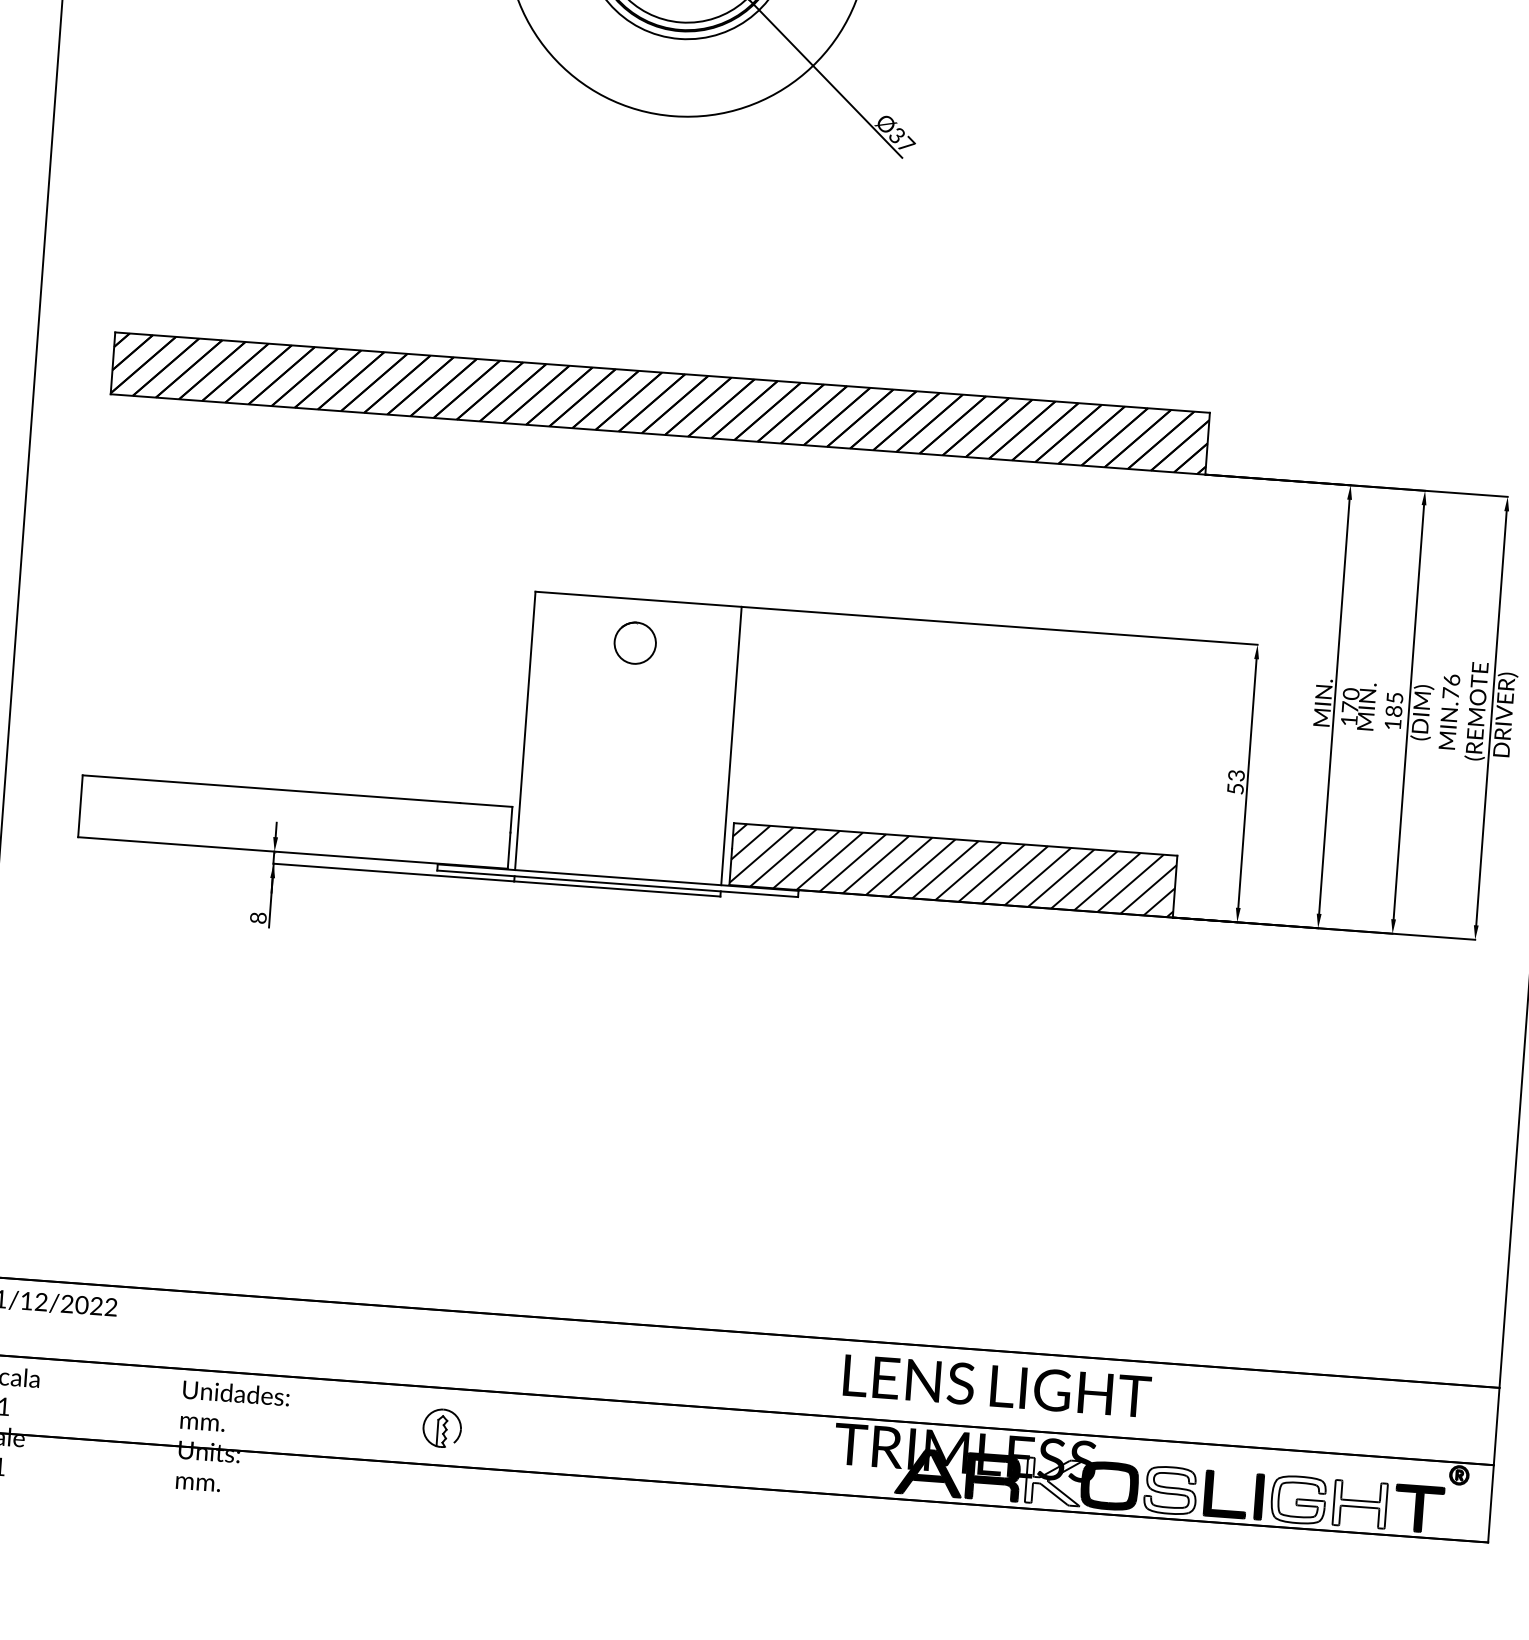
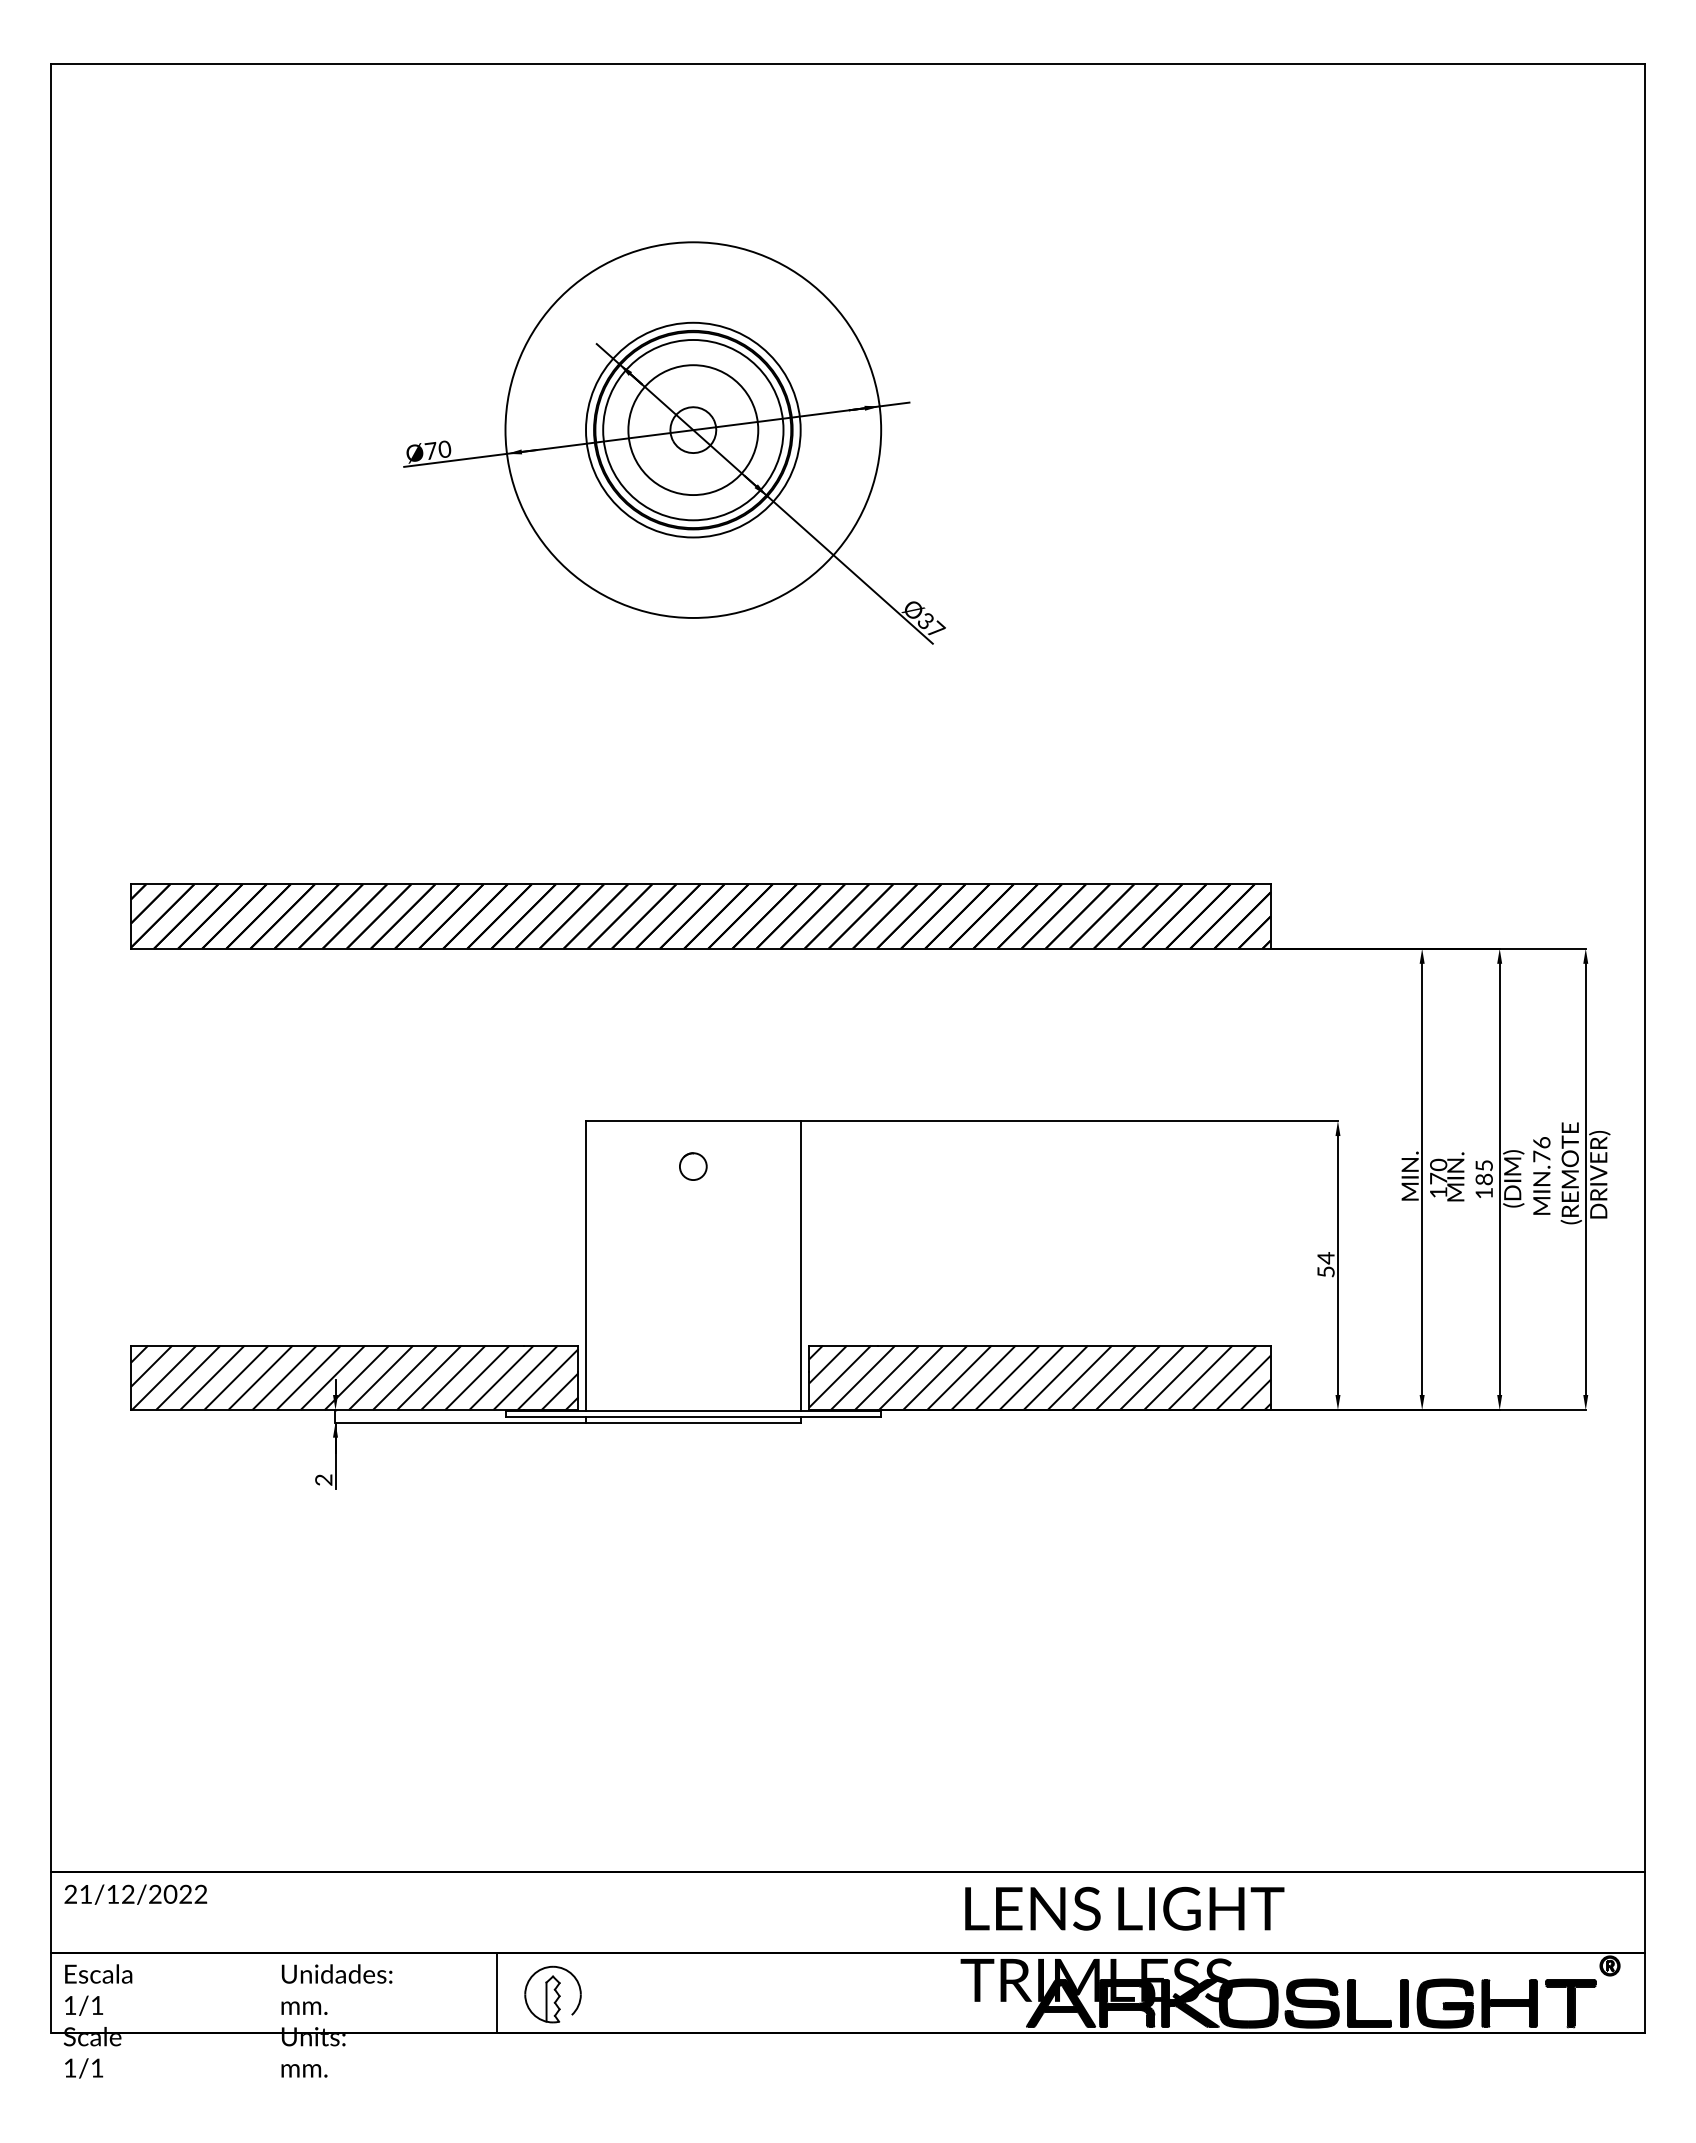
circle: (635, 643) -> (693, 1166), size x0.62
text: (1235, 775) -> (1325, 1258), 53 -> 54
hatch: (295, 821) -> (354, 1377), added
text: (259, 917) -> (324, 1479), 8 -> 2
line: (388, 1422) -> (496, 1992), added
part: (441, 1428) -> (552, 1994), size x1.43
fill: (1053, 1481) -> (1190, 2003), added
fill: (1169, 1490) -> (1311, 2003), added
fill: (1297, 1499) -> (1444, 2003), added
fill: (1360, 1504) -> (1509, 2003), added

